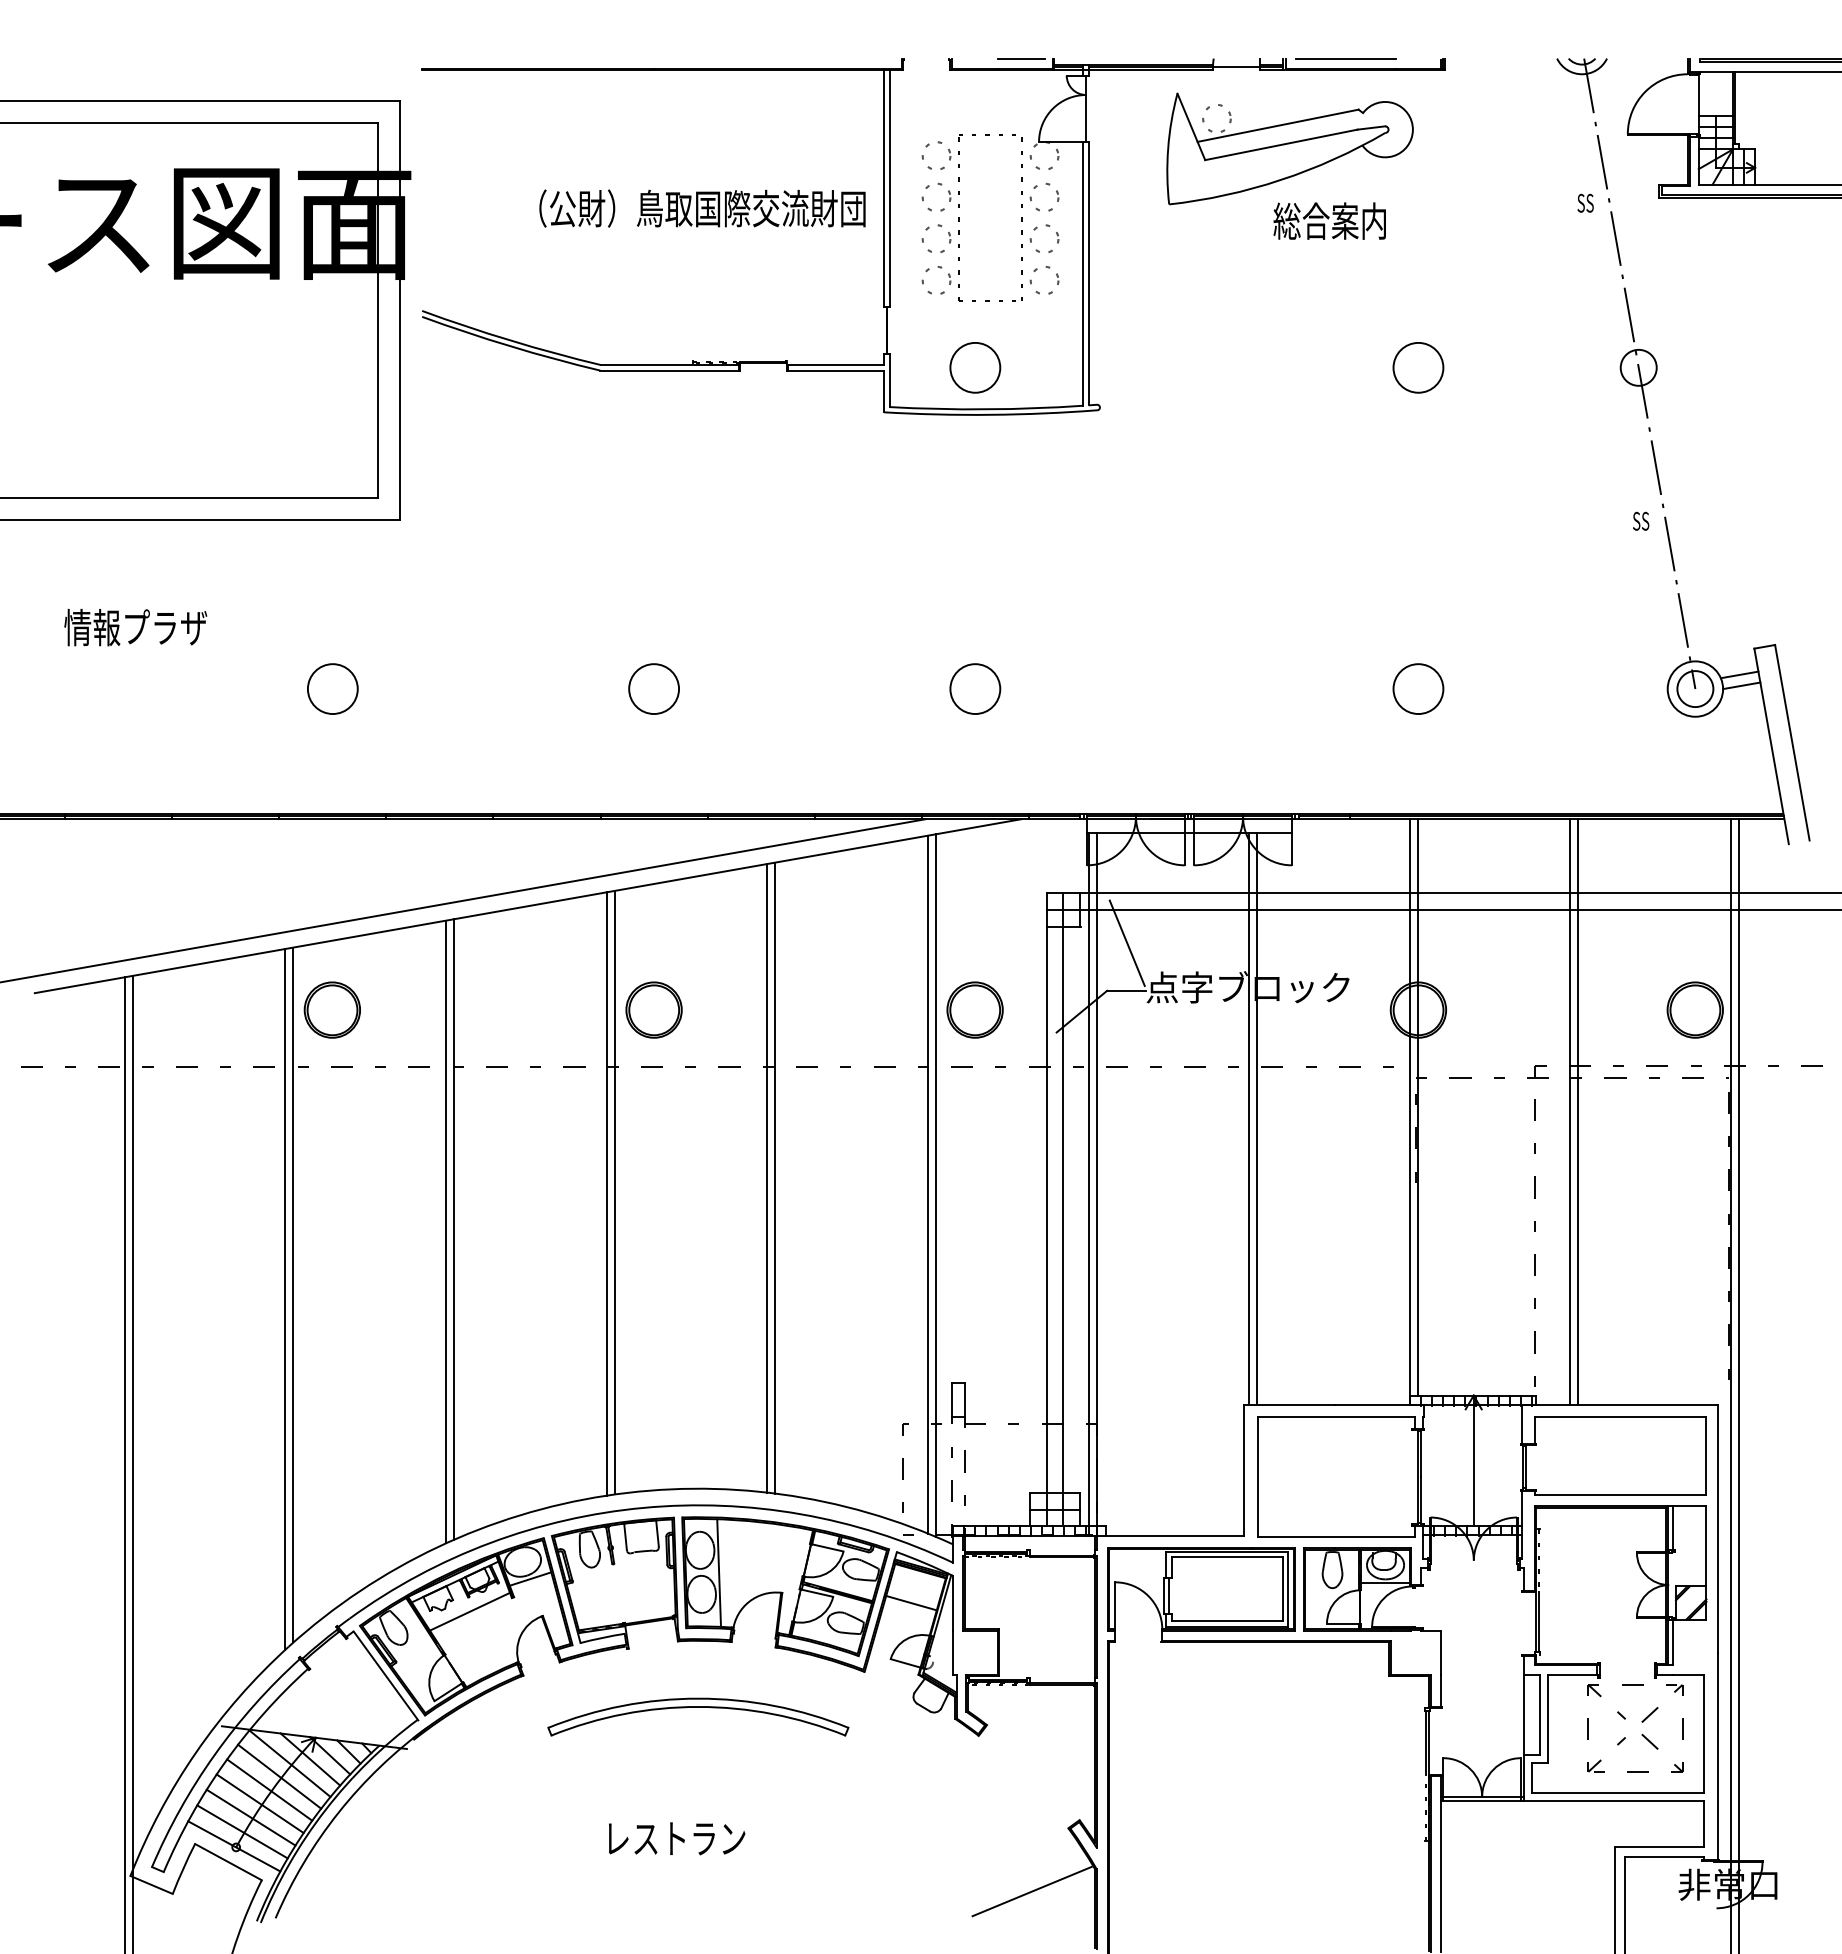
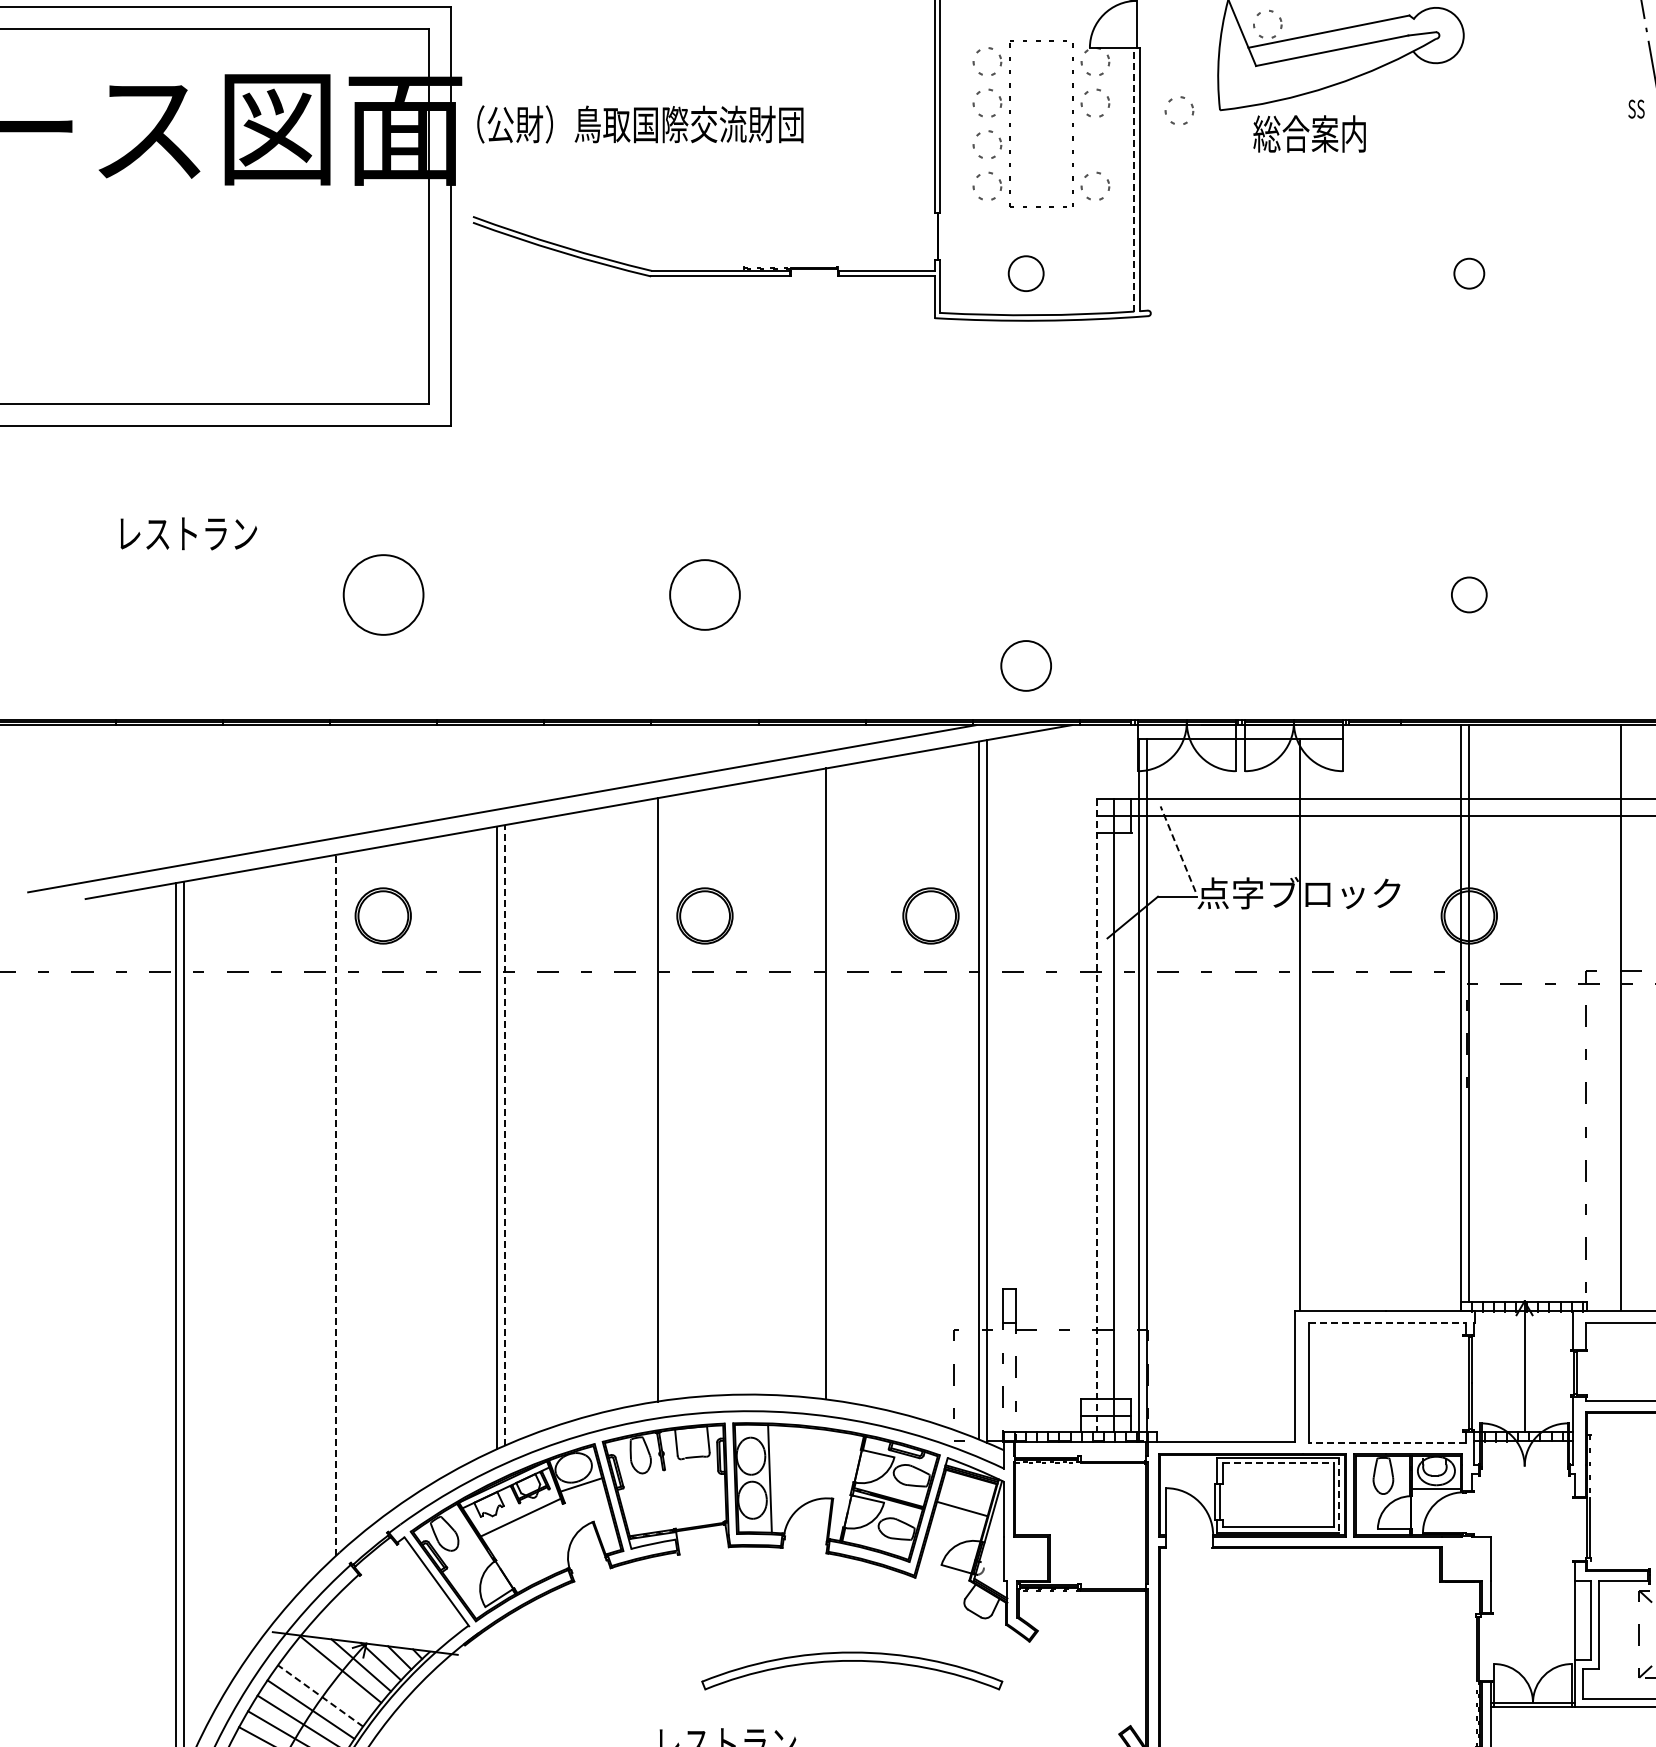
text: (702, 208) -> (640, 124), moved
text: (1329, 220) -> (1309, 133), moved
circle: (1044, 238) -> (1179, 110), moved
line: (1083, 273) -> (1134, 179), solid -> dashed
circle: (975, 367) -> (1026, 273), size x0.7
circle: (1418, 367) -> (1469, 273), size x0.6
text: (135, 627) -> (186, 533), 情報プラザ -> レストラン
circle: (332, 688) -> (383, 594), size x1.6
circle: (653, 688) -> (704, 594), size x1.4
circle: (975, 688) -> (1026, 665), moved
circle: (1418, 689) -> (1469, 595), size x0.7
line: (1127, 942) -> (1178, 848), solid -> dashed
part: (974, 1009) -> (930, 915), moved
line: (1578, 1111) -> (1629, 1017), removed
line: (1257, 1117) -> (1308, 1023), removed
line: (767, 1178) -> (818, 1084), removed
line: (614, 1192) -> (665, 1098), removed
line: (1046, 1210) -> (1097, 1116), solid -> dashed
line: (454, 1229) -> (505, 1135), solid -> dashed
line: (293, 1294) -> (344, 1200), removed
line: (285, 1298) -> (336, 1204), solid -> dashed
line: (1336, 1417) -> (1387, 1323), solid -> dashed
line: (1335, 1536) -> (1386, 1442), solid -> dashed
line: (1227, 1557) -> (1278, 1463), solid -> dashed
line: (1288, 1589) -> (1339, 1495), solid -> dashed
part: (698, 1707) -> (852, 1661), moved
line: (279, 1776) -> (330, 1682), removed
line: (269, 1789) -> (320, 1695), solid -> dashed

